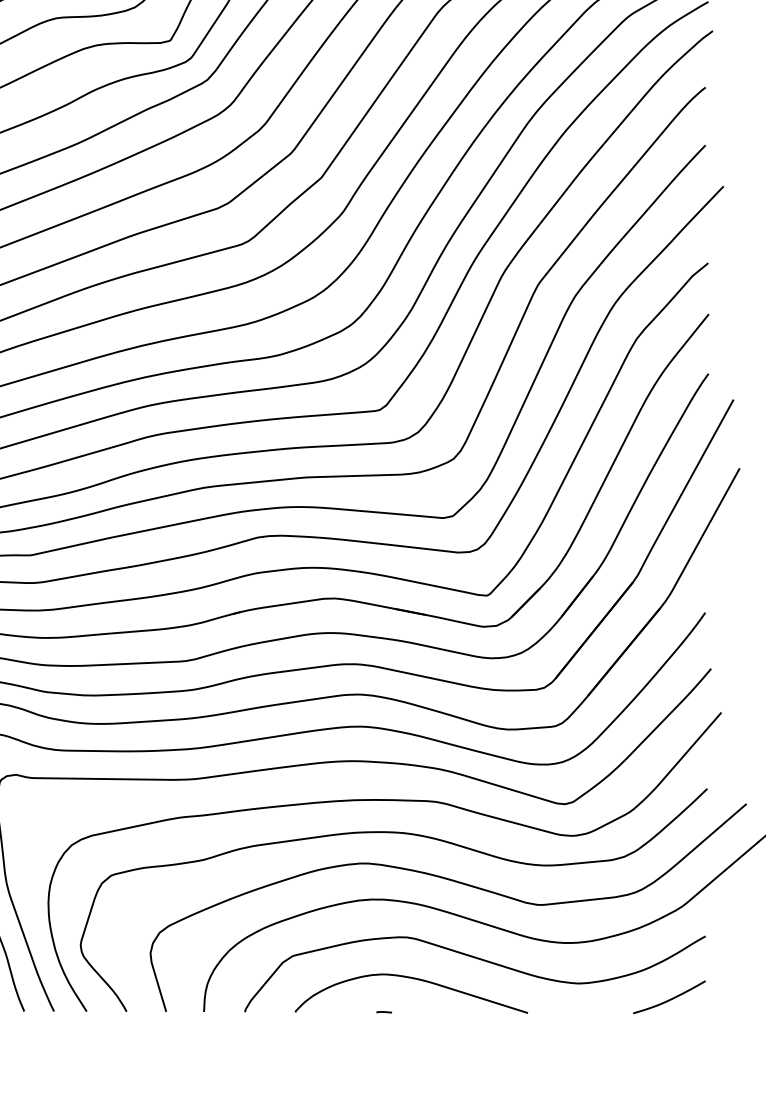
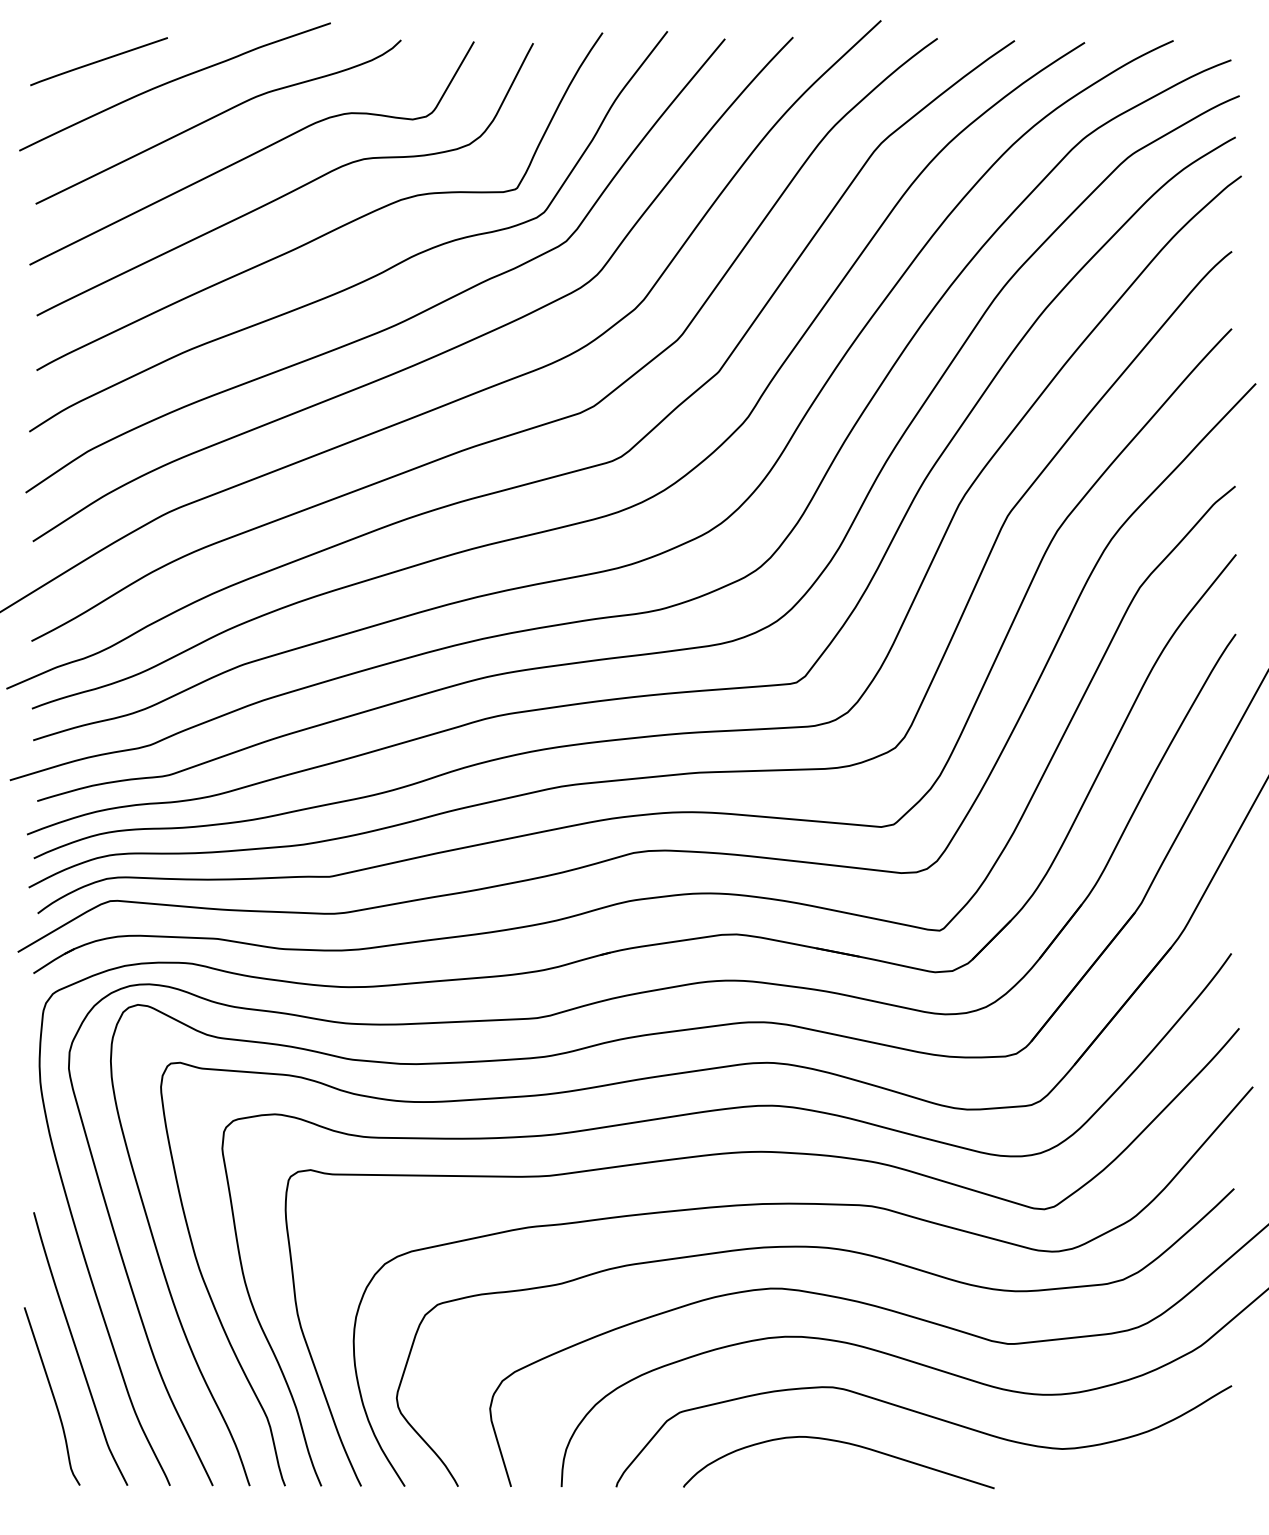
curve: (670, 998) -> (1184, 1469), removed
line: (383, 1012) -> (801, 1487), removed

